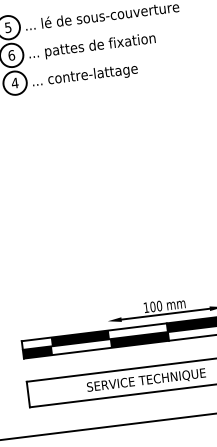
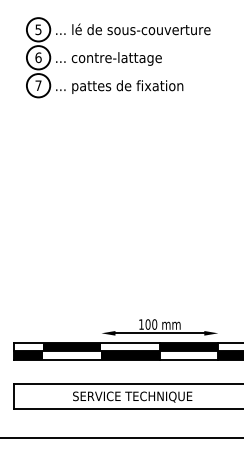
text: (100, 45) -> (127, 58), ... pattes de fixation -> ... contre-lattage
text: (103, 73) -> (127, 86), ... contre-lattage -> ... pattes de fixation
text: (15, 82) -> (38, 85), 4 -> 7

